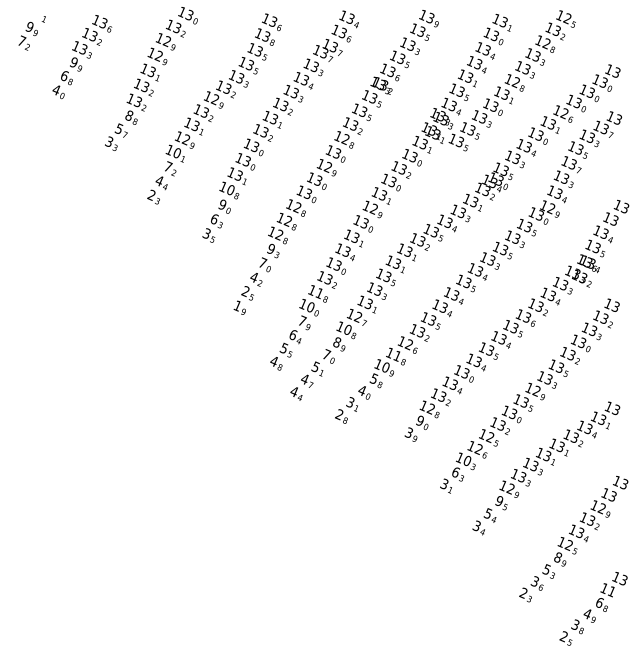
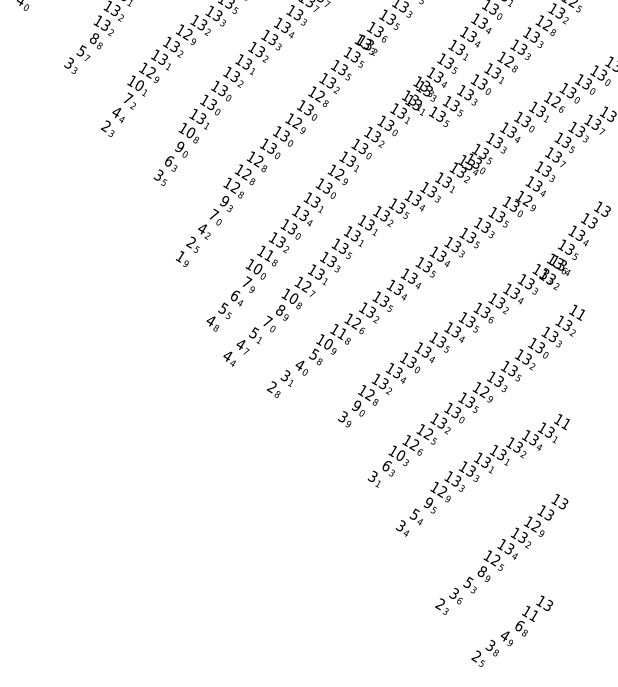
text: (615, 306) -> (581, 314), 13 -> 11
text: (615, 409) -> (565, 423), 13 -> 11

